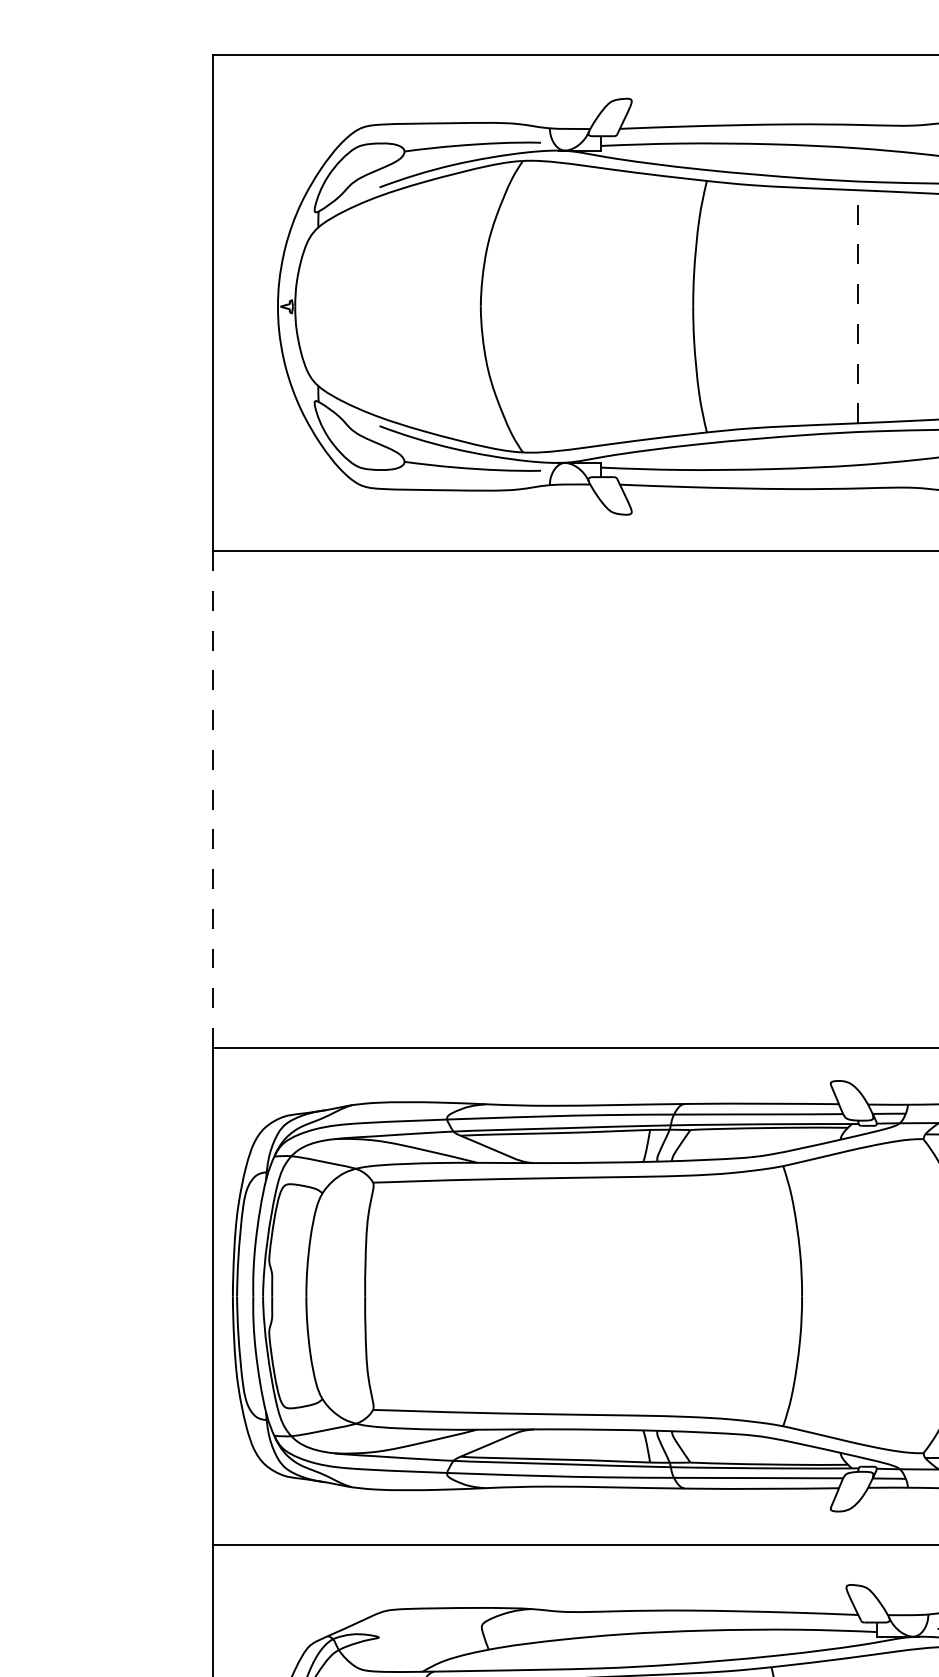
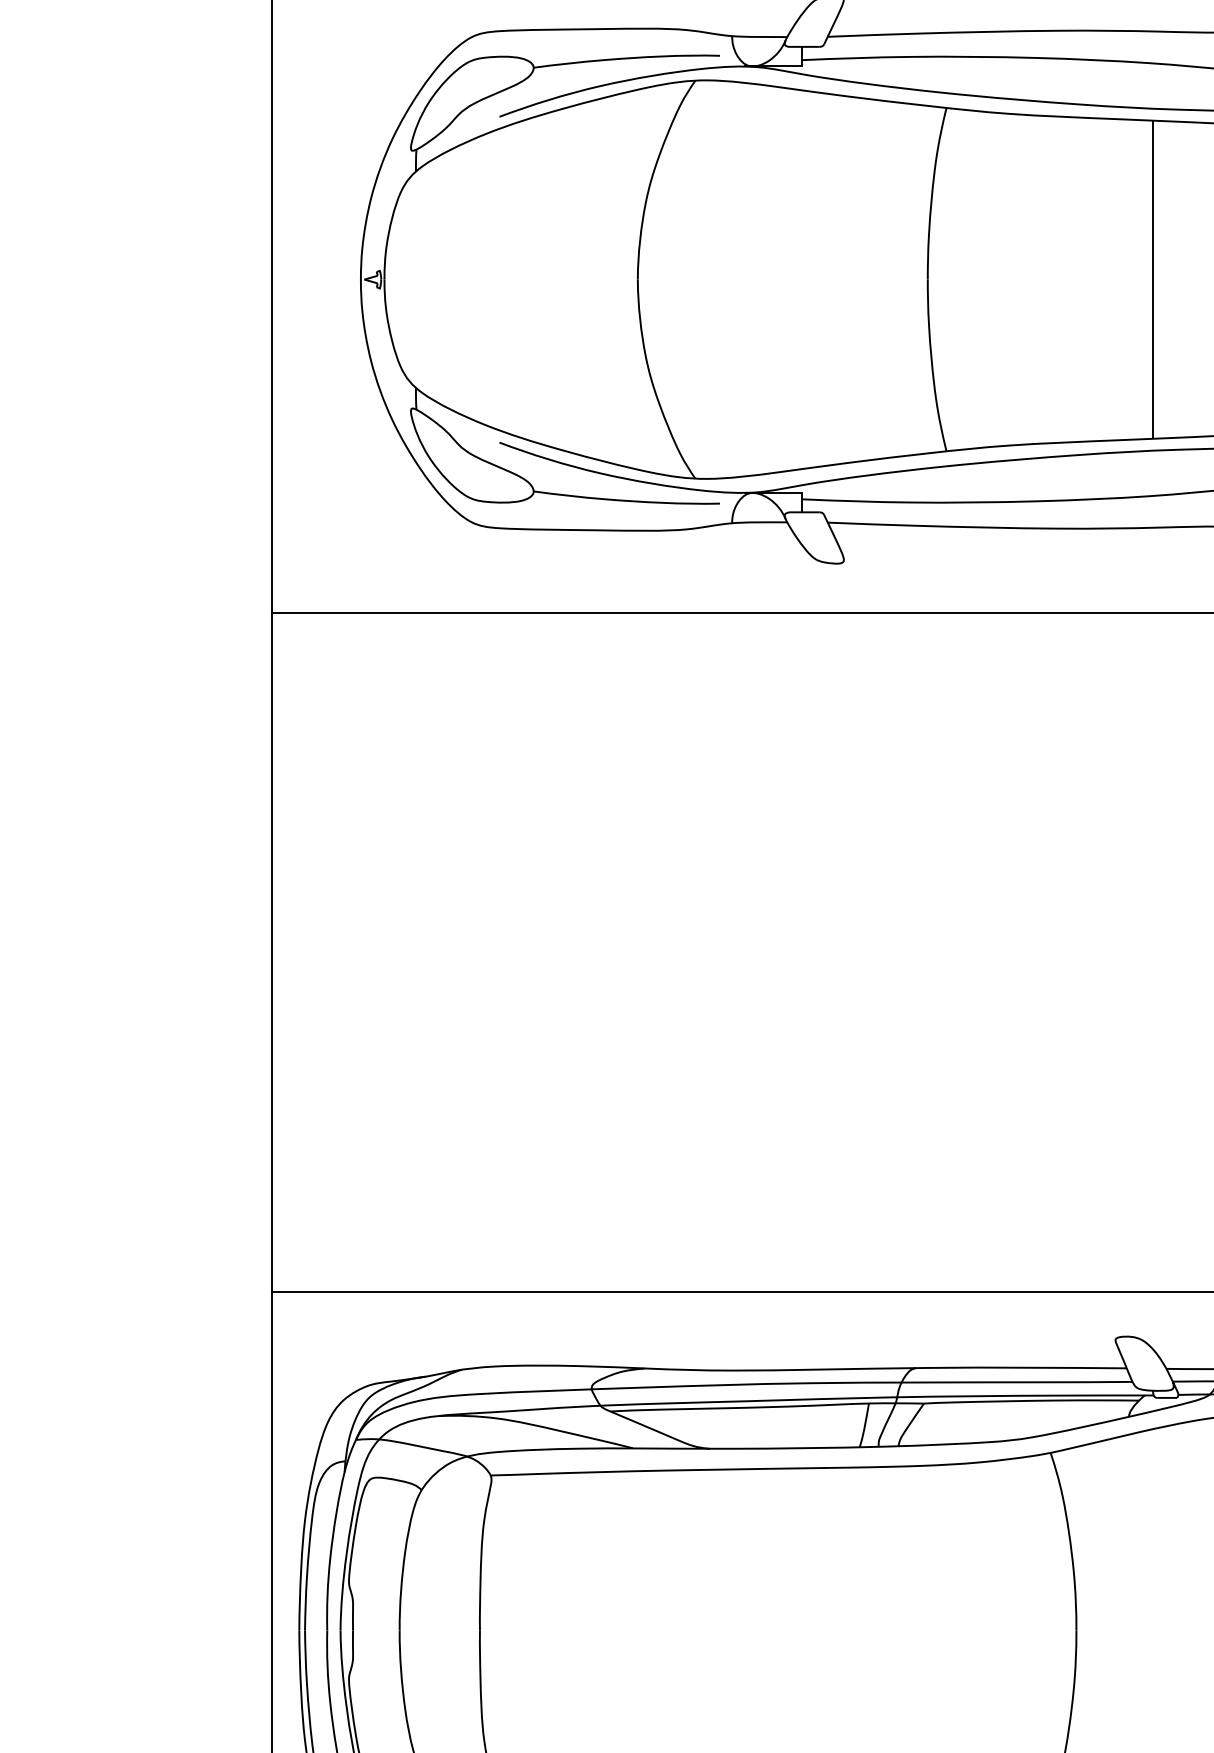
line: (858, 306) -> (1153, 279), dashed -> solid
line: (213, 800) -> (272, 953), dashed -> solid

